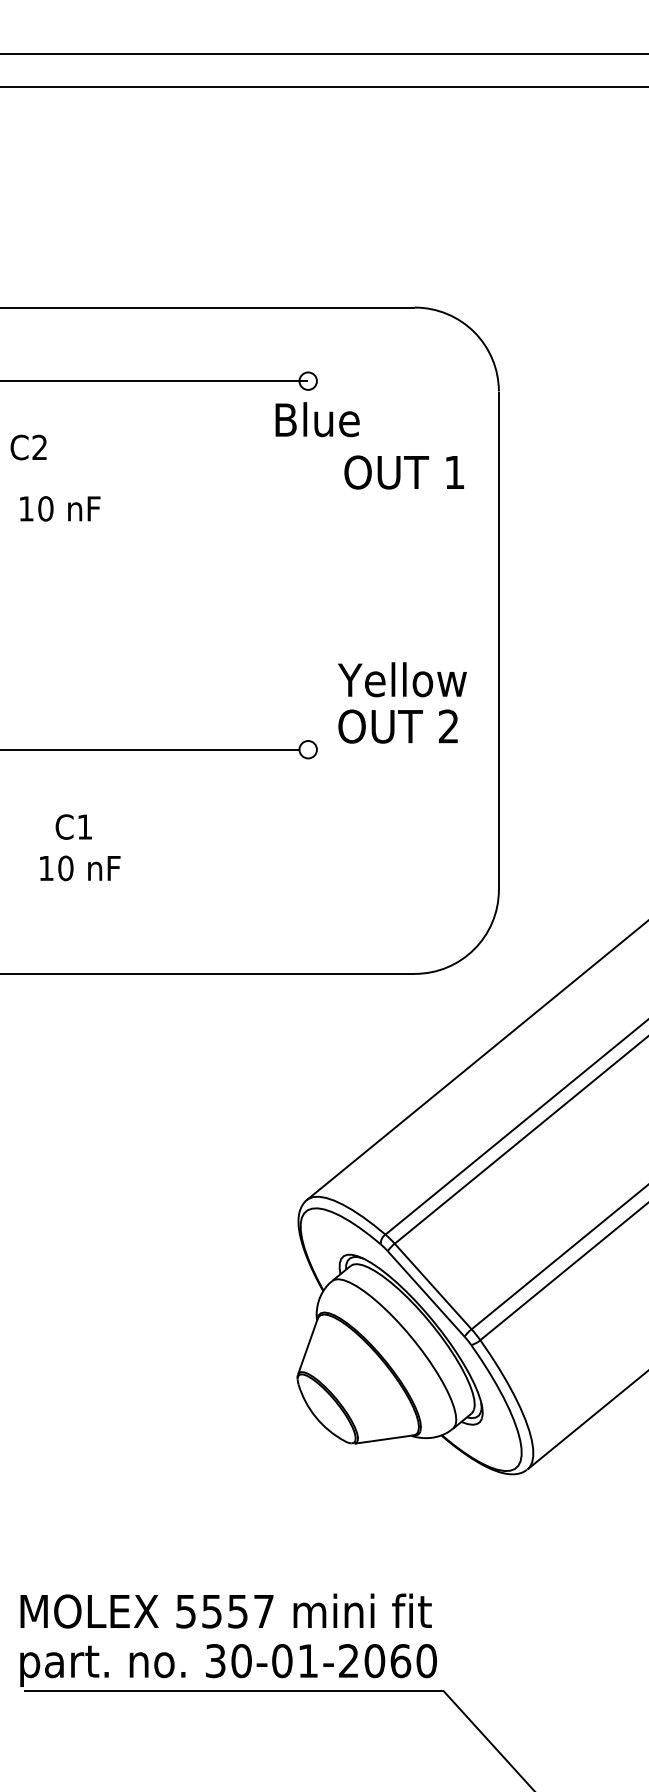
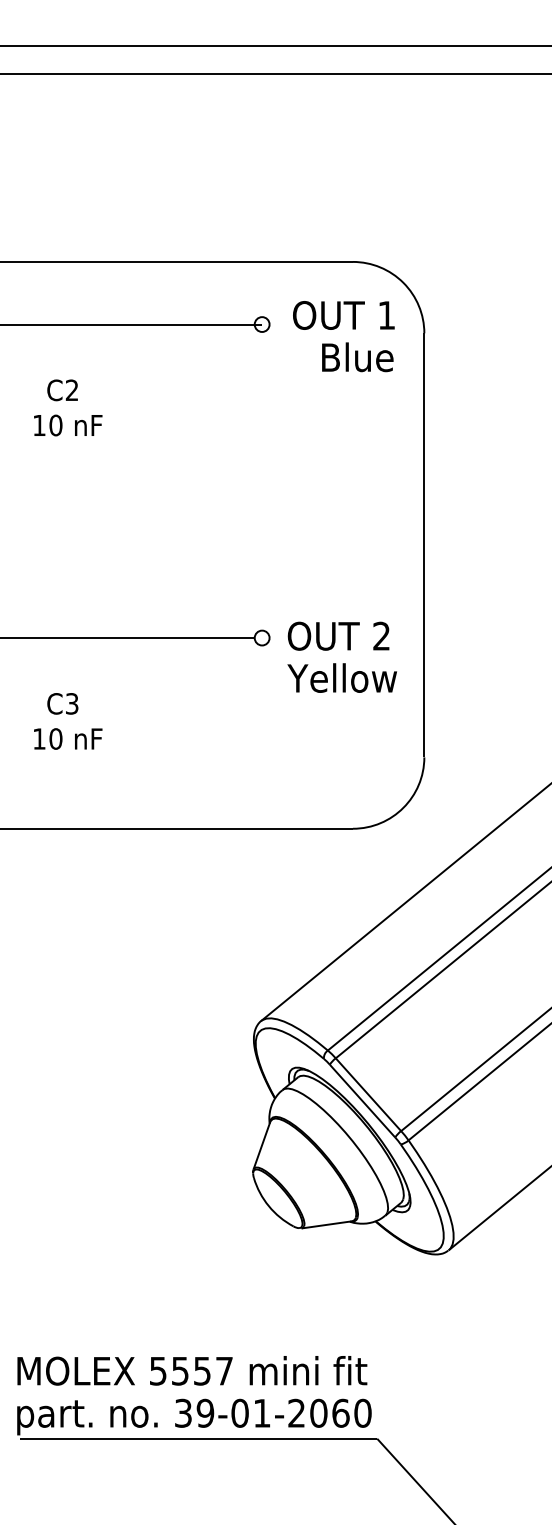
text: (317, 419) -> (357, 357), moved
text: (28, 447) -> (62, 390), moved
text: (403, 472) -> (343, 315), moved
text: (60, 508) -> (68, 425), moved
text: (402, 679) -> (342, 677), moved
text: (397, 726) -> (338, 636), moved
text: (84, 826) -> (71, 703), C1 -> C3
text: (241, 1661) -> (205, 1413), 30-01-2060 -> 39-01-2060

